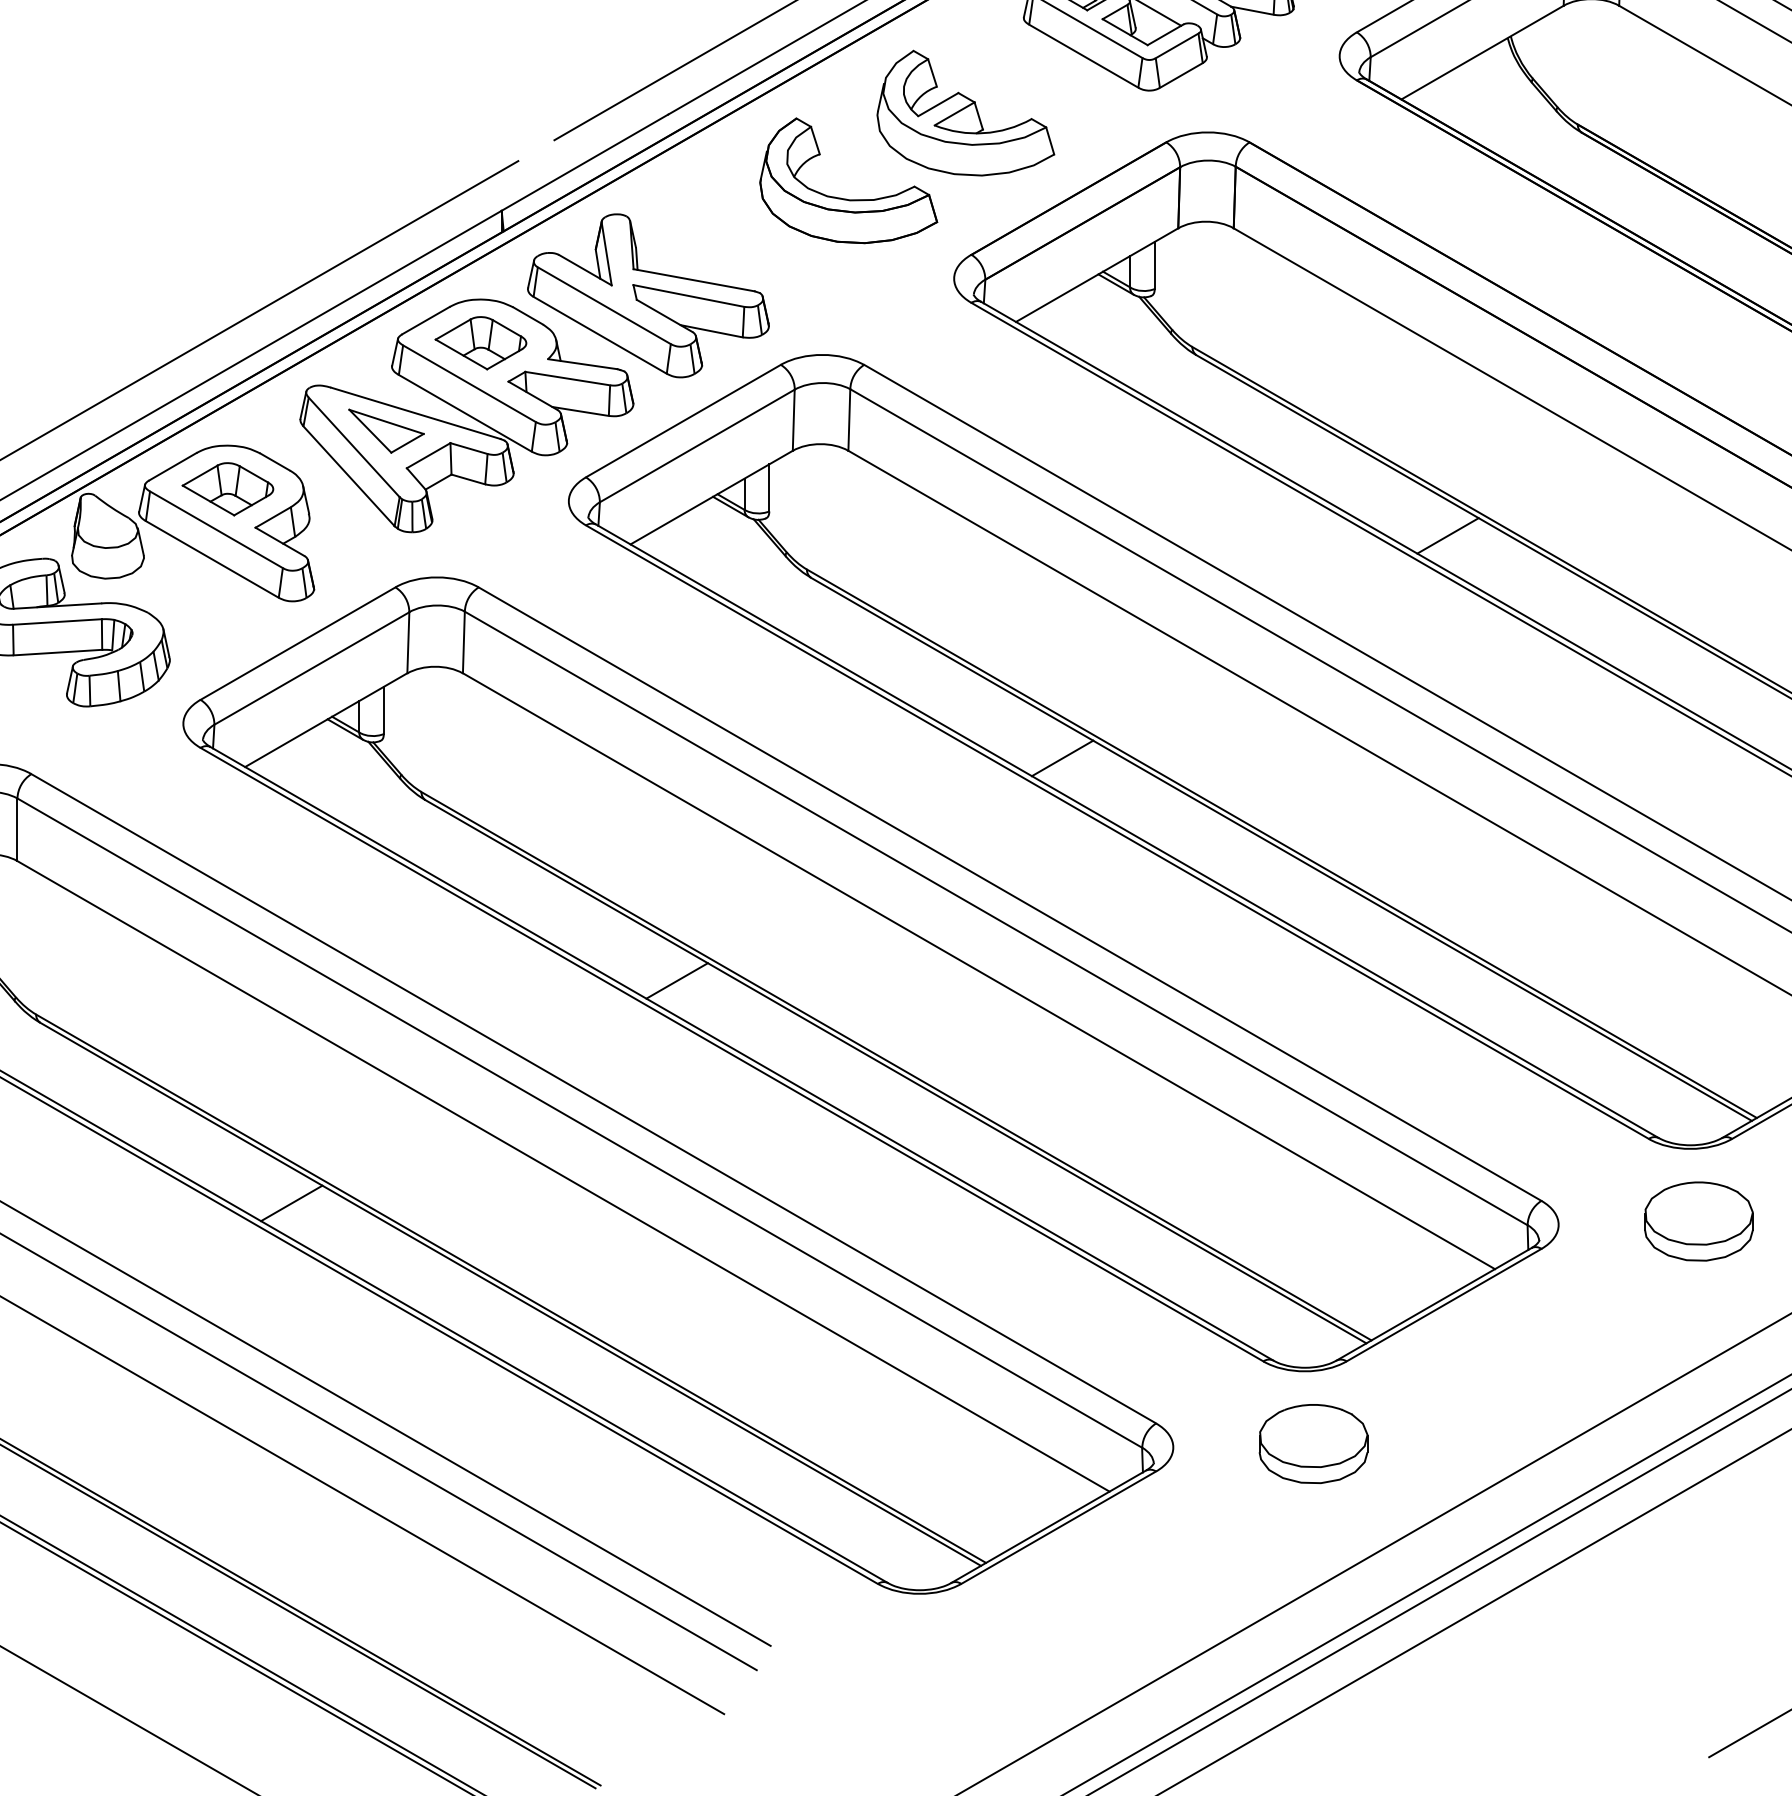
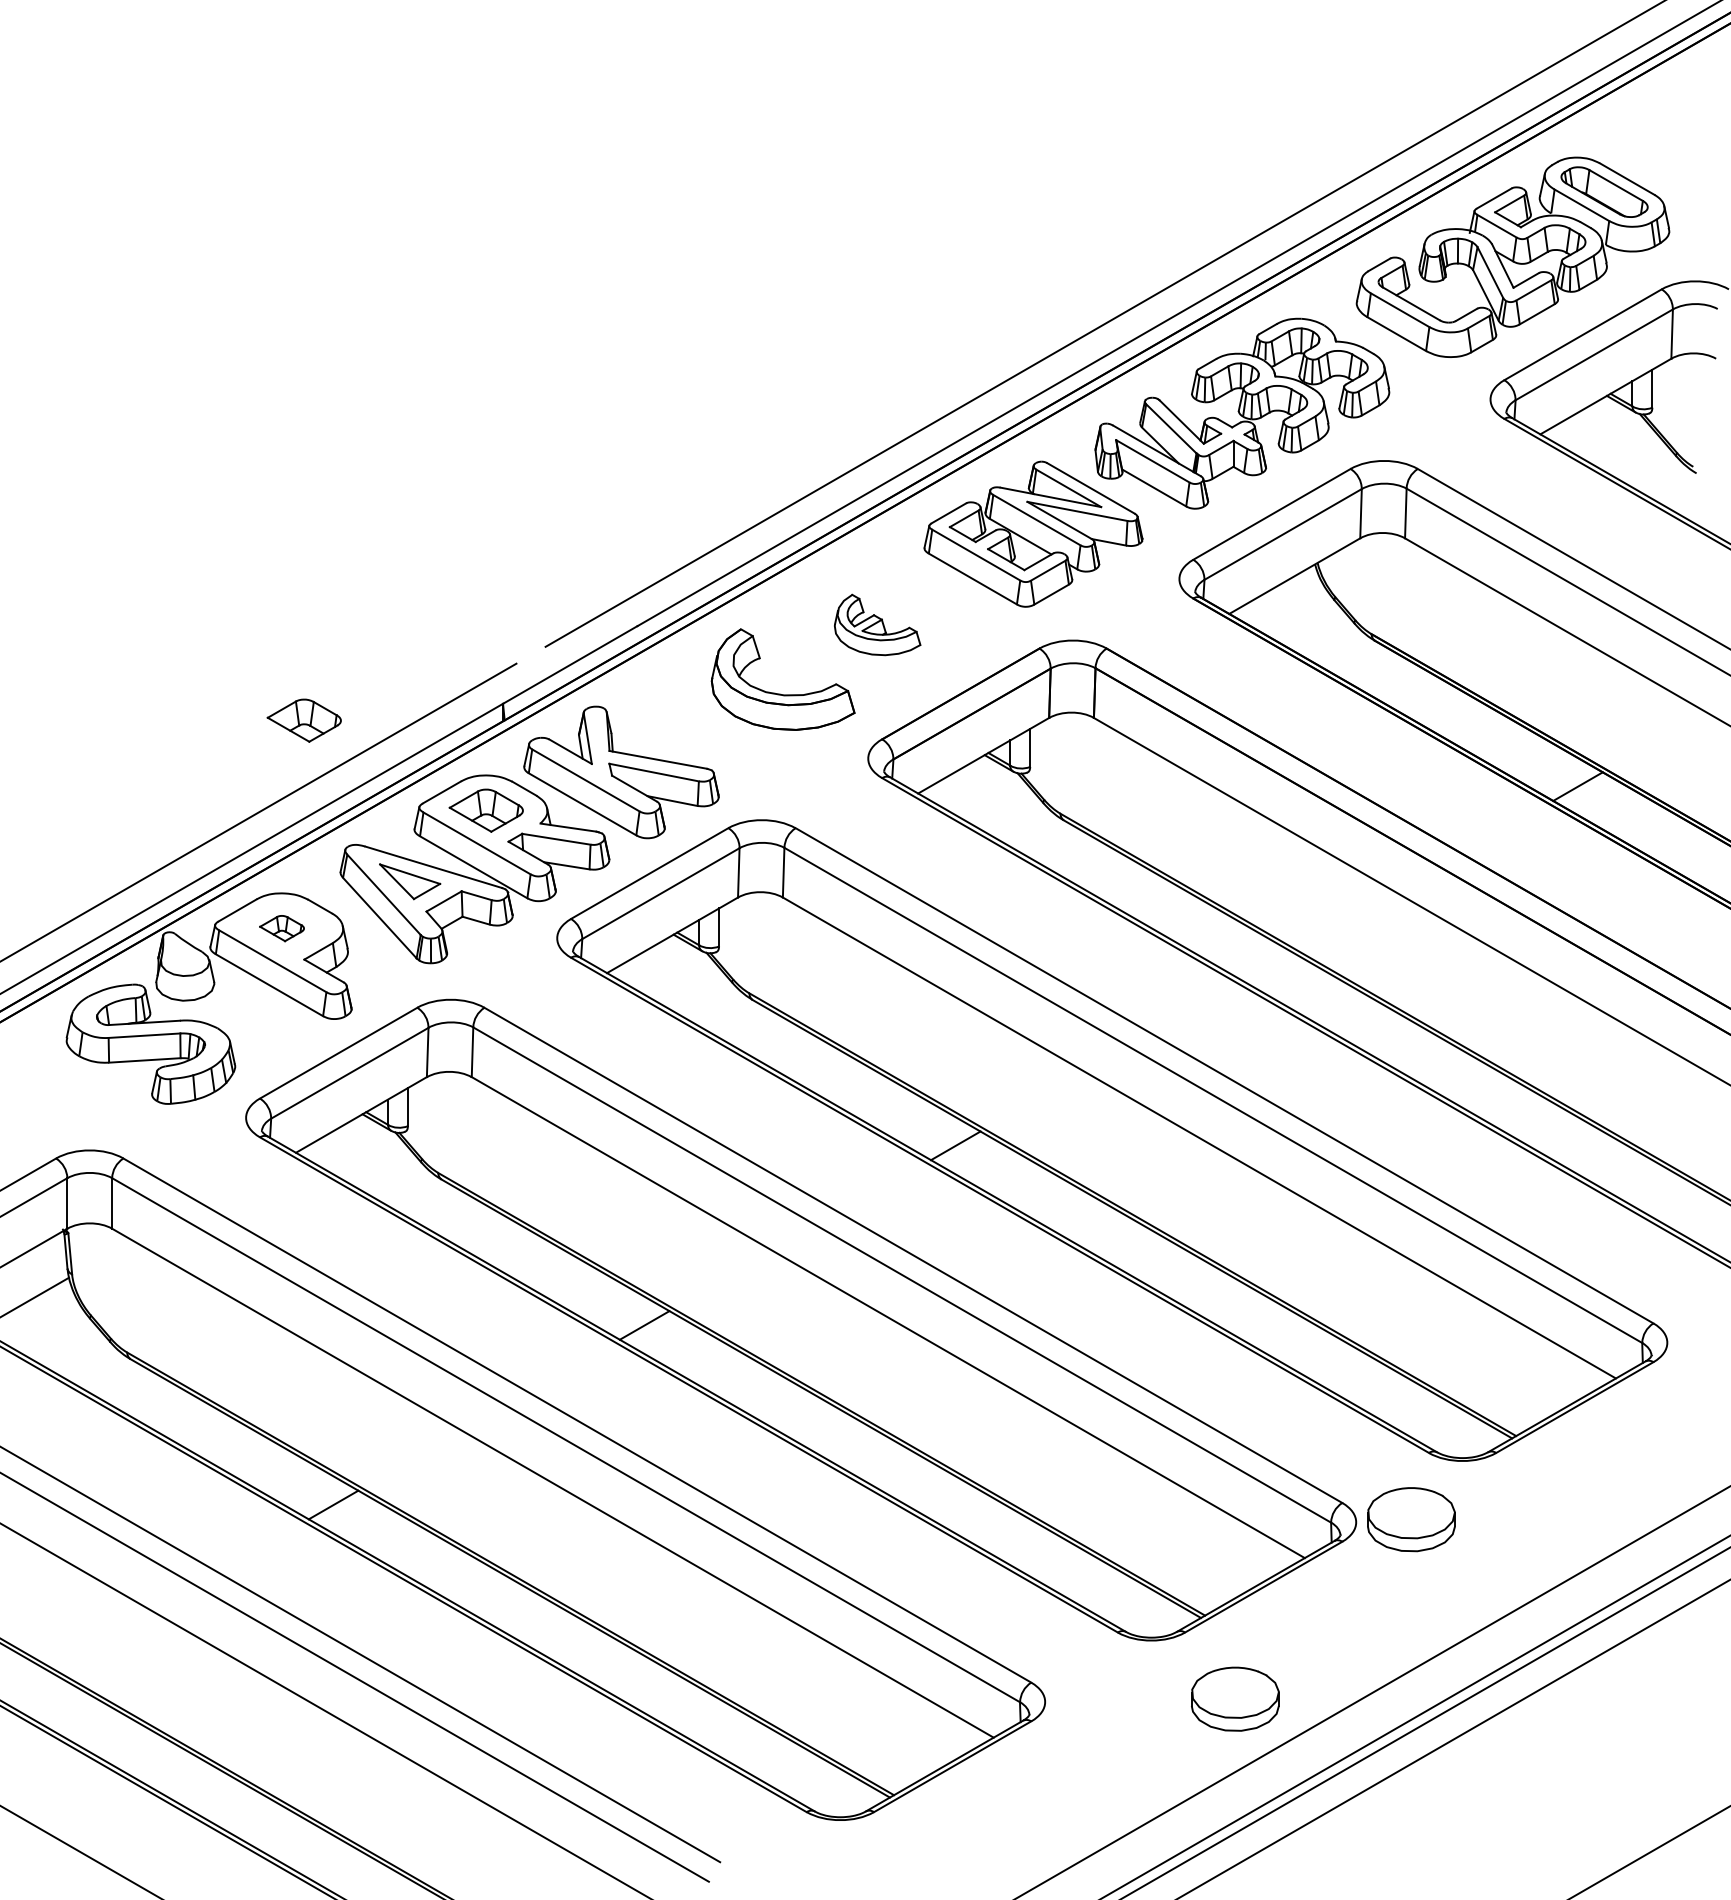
part: (965, 112) -> (877, 624), size x0.6
part: (254, 231) -> (303, 720), added
part: (227, 489) -> (281, 928), size x0.6
line: (1447, 535) -> (1266, 965), removed
part: (1699, 1221) -> (1411, 1519), moved
part: (1313, 1443) -> (1235, 1698), moved

